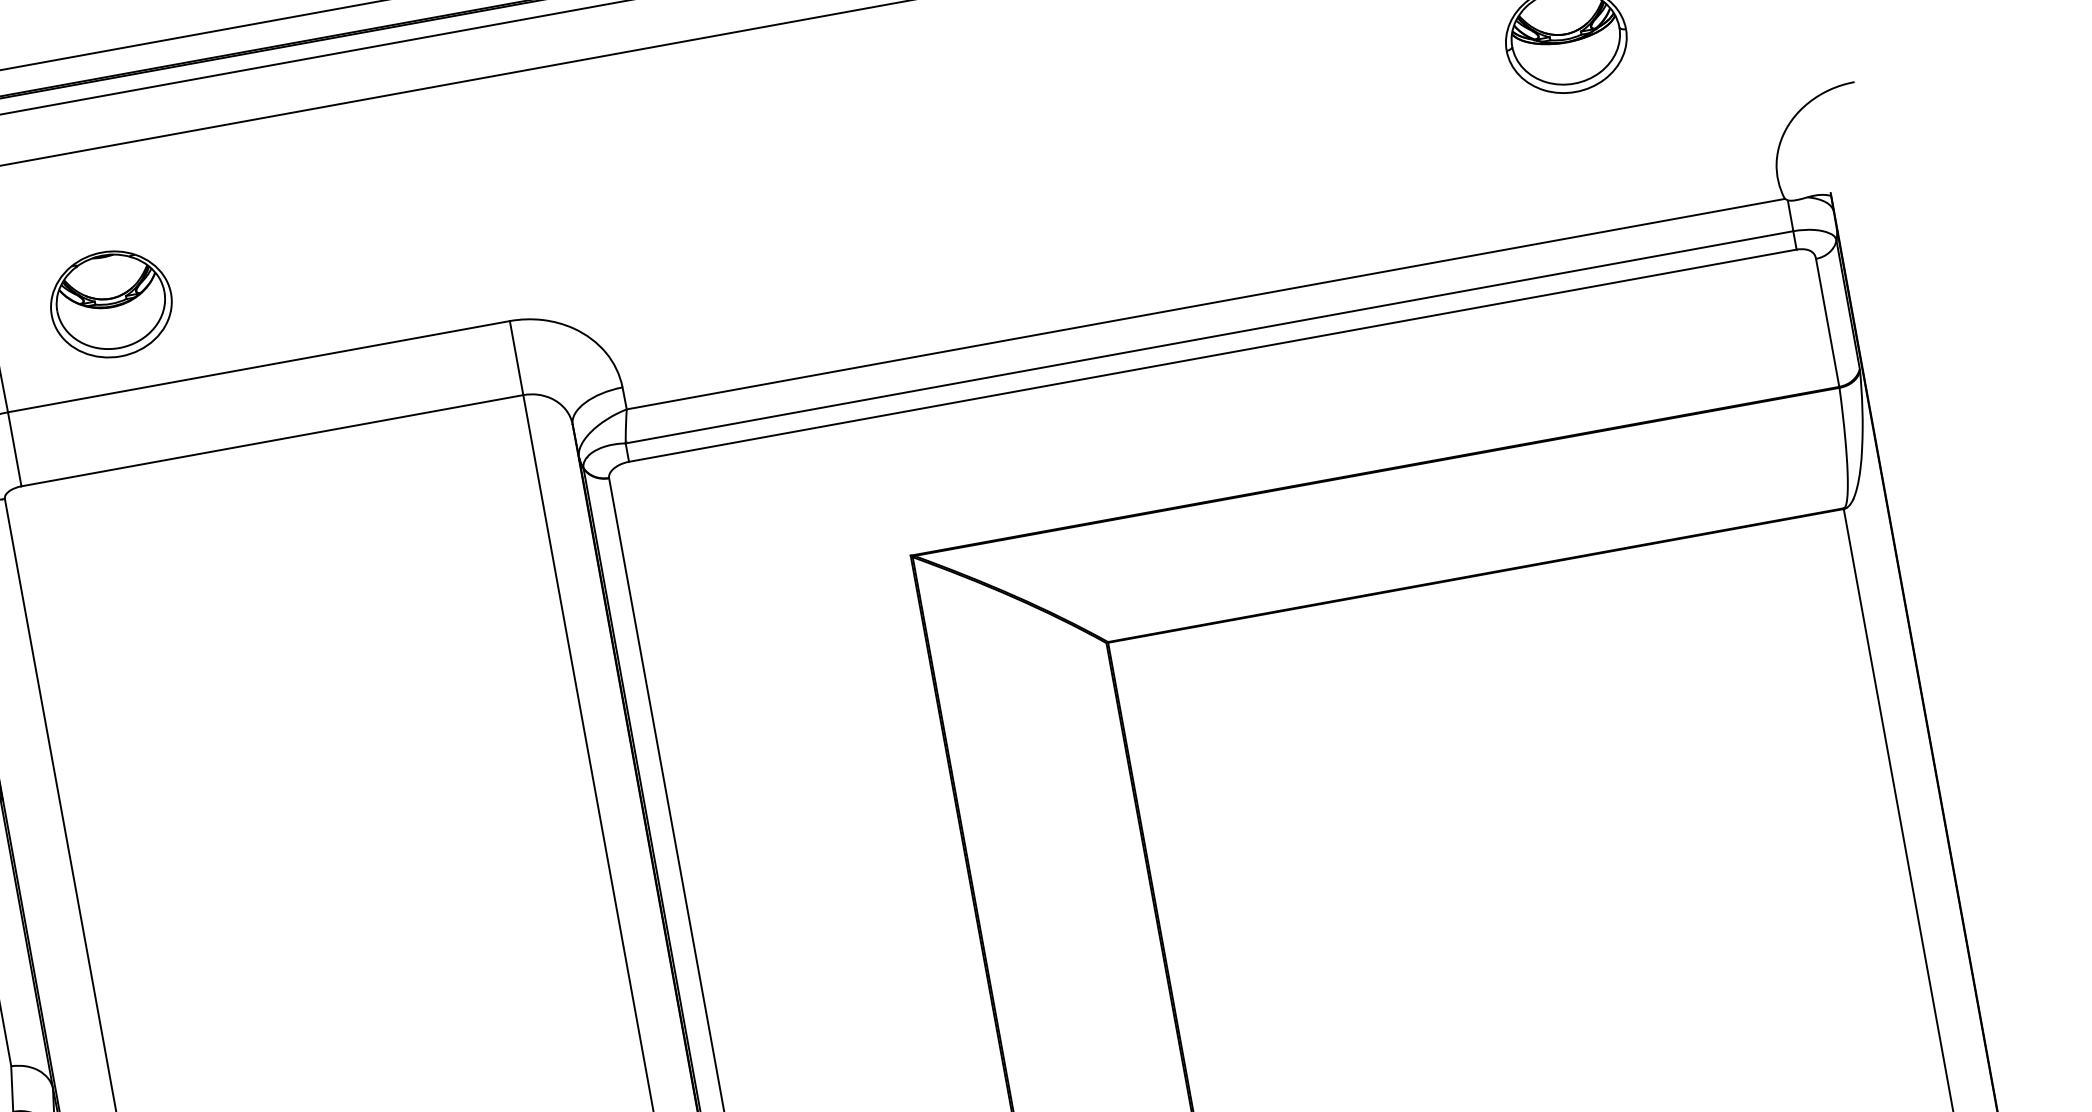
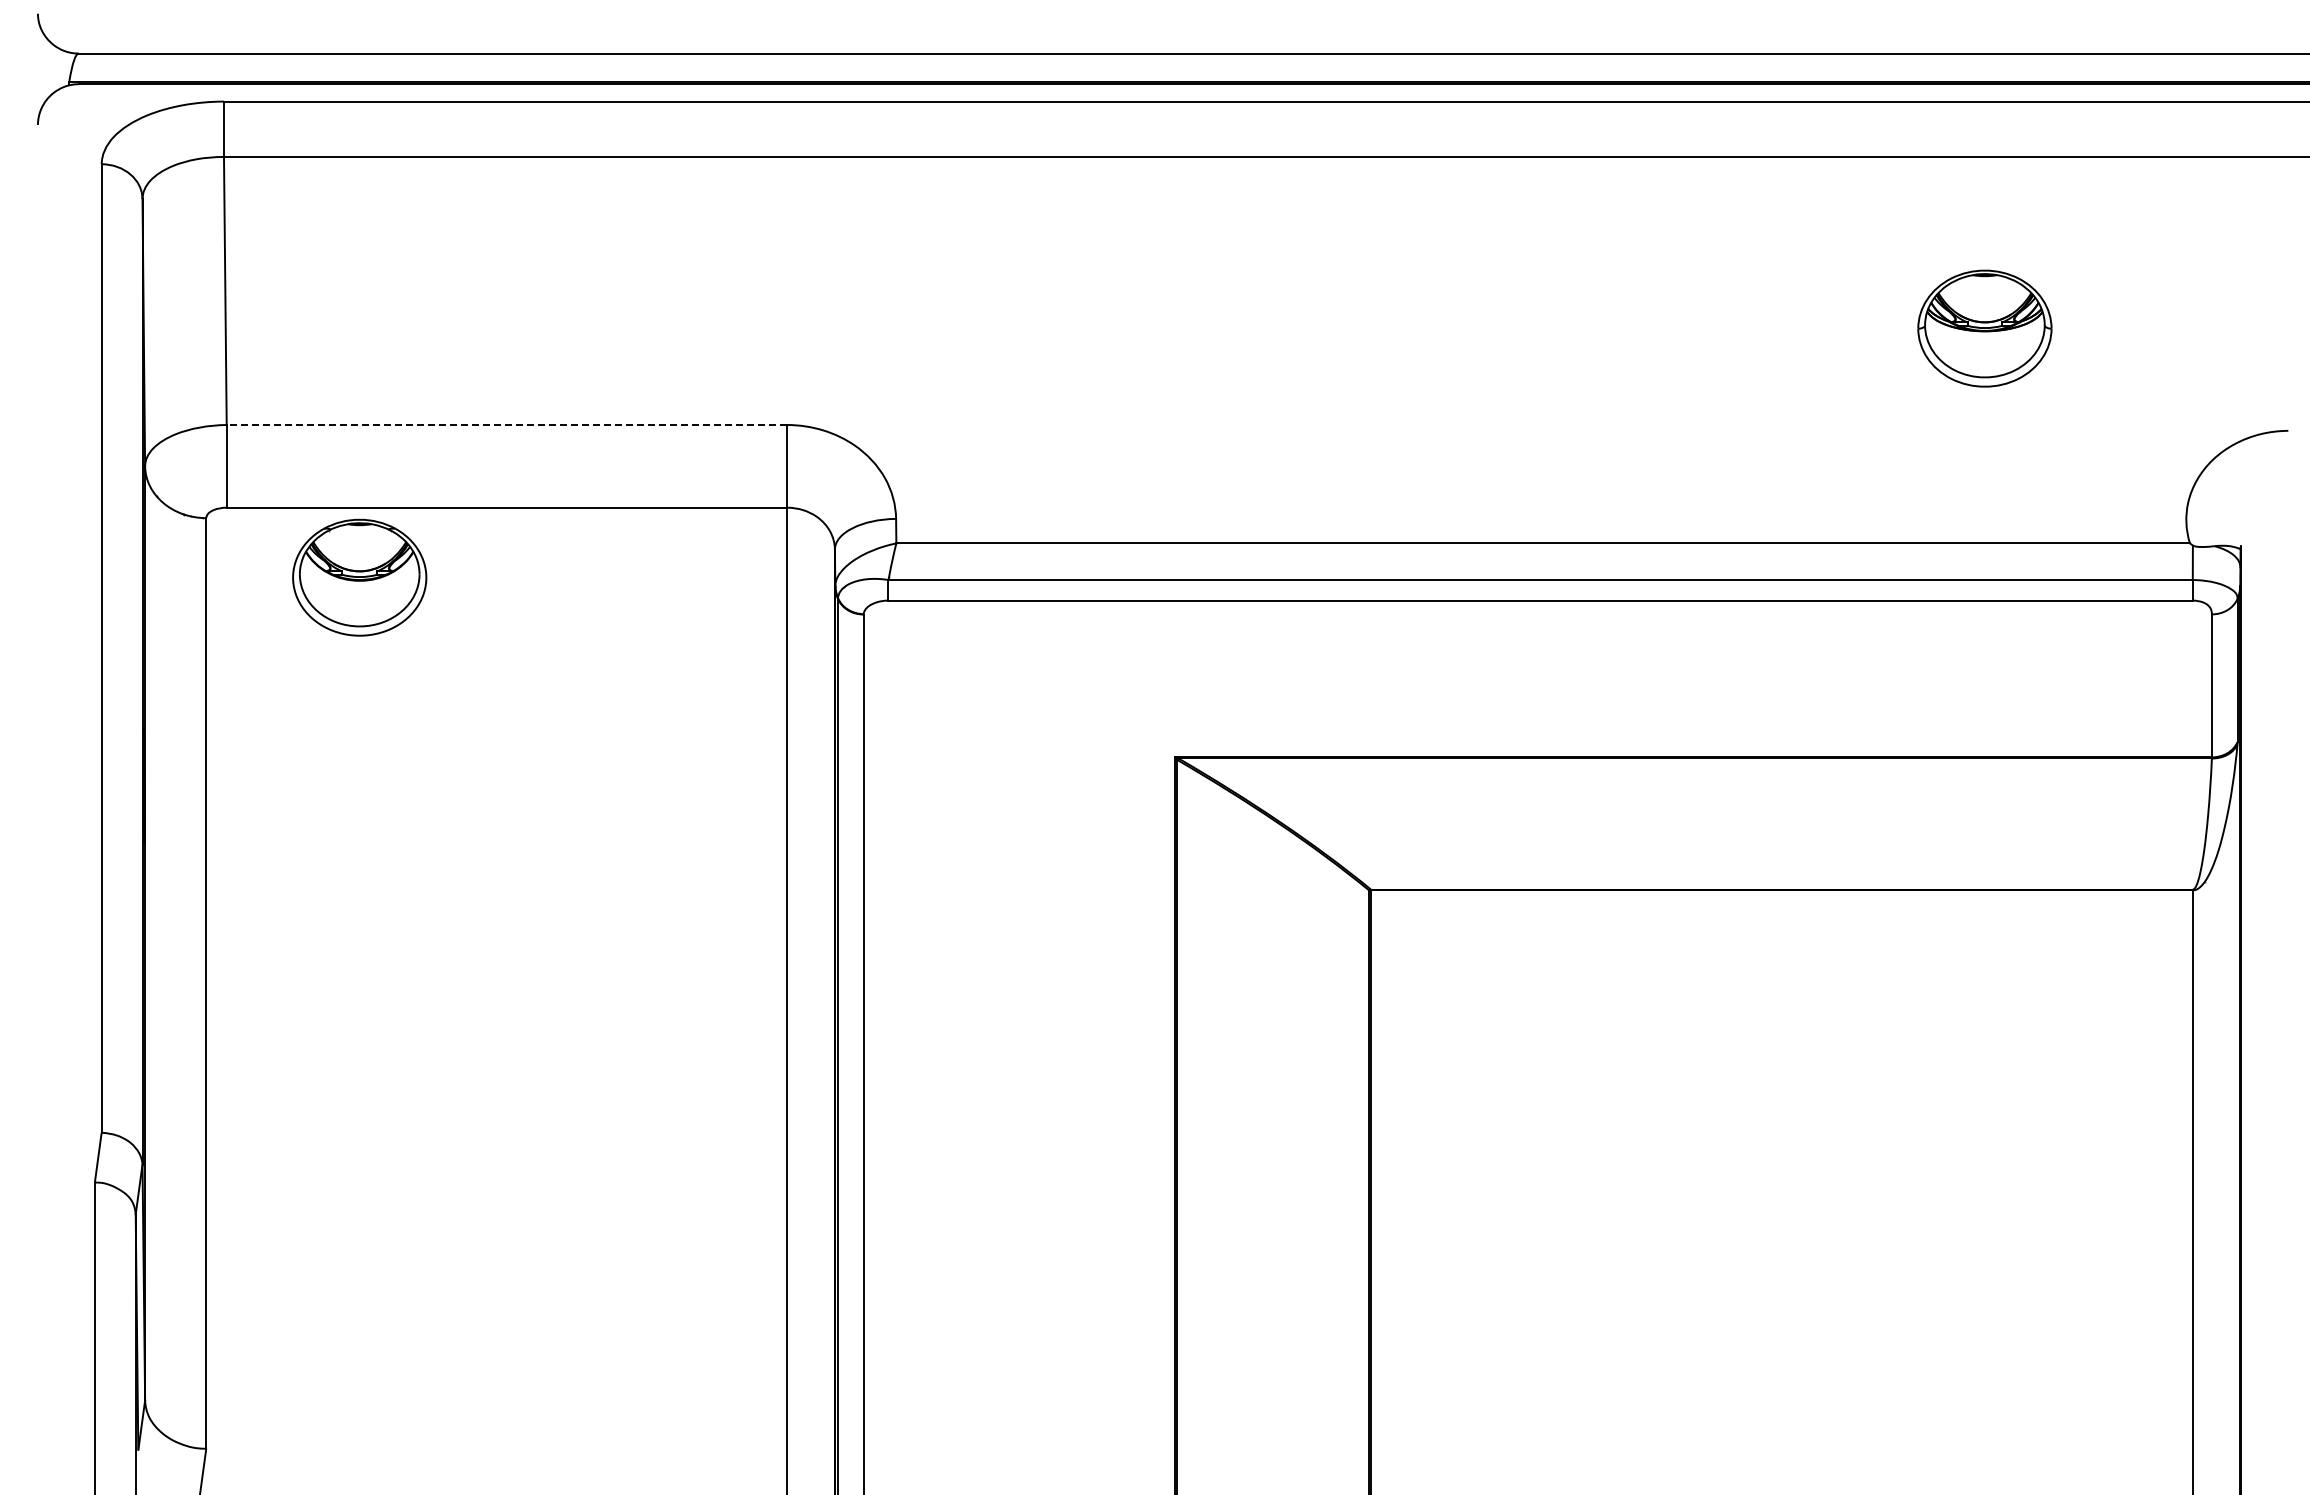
part: (111, 304) -> (359, 577), moved
line: (258, 367) -> (506, 425), solid -> dashed

